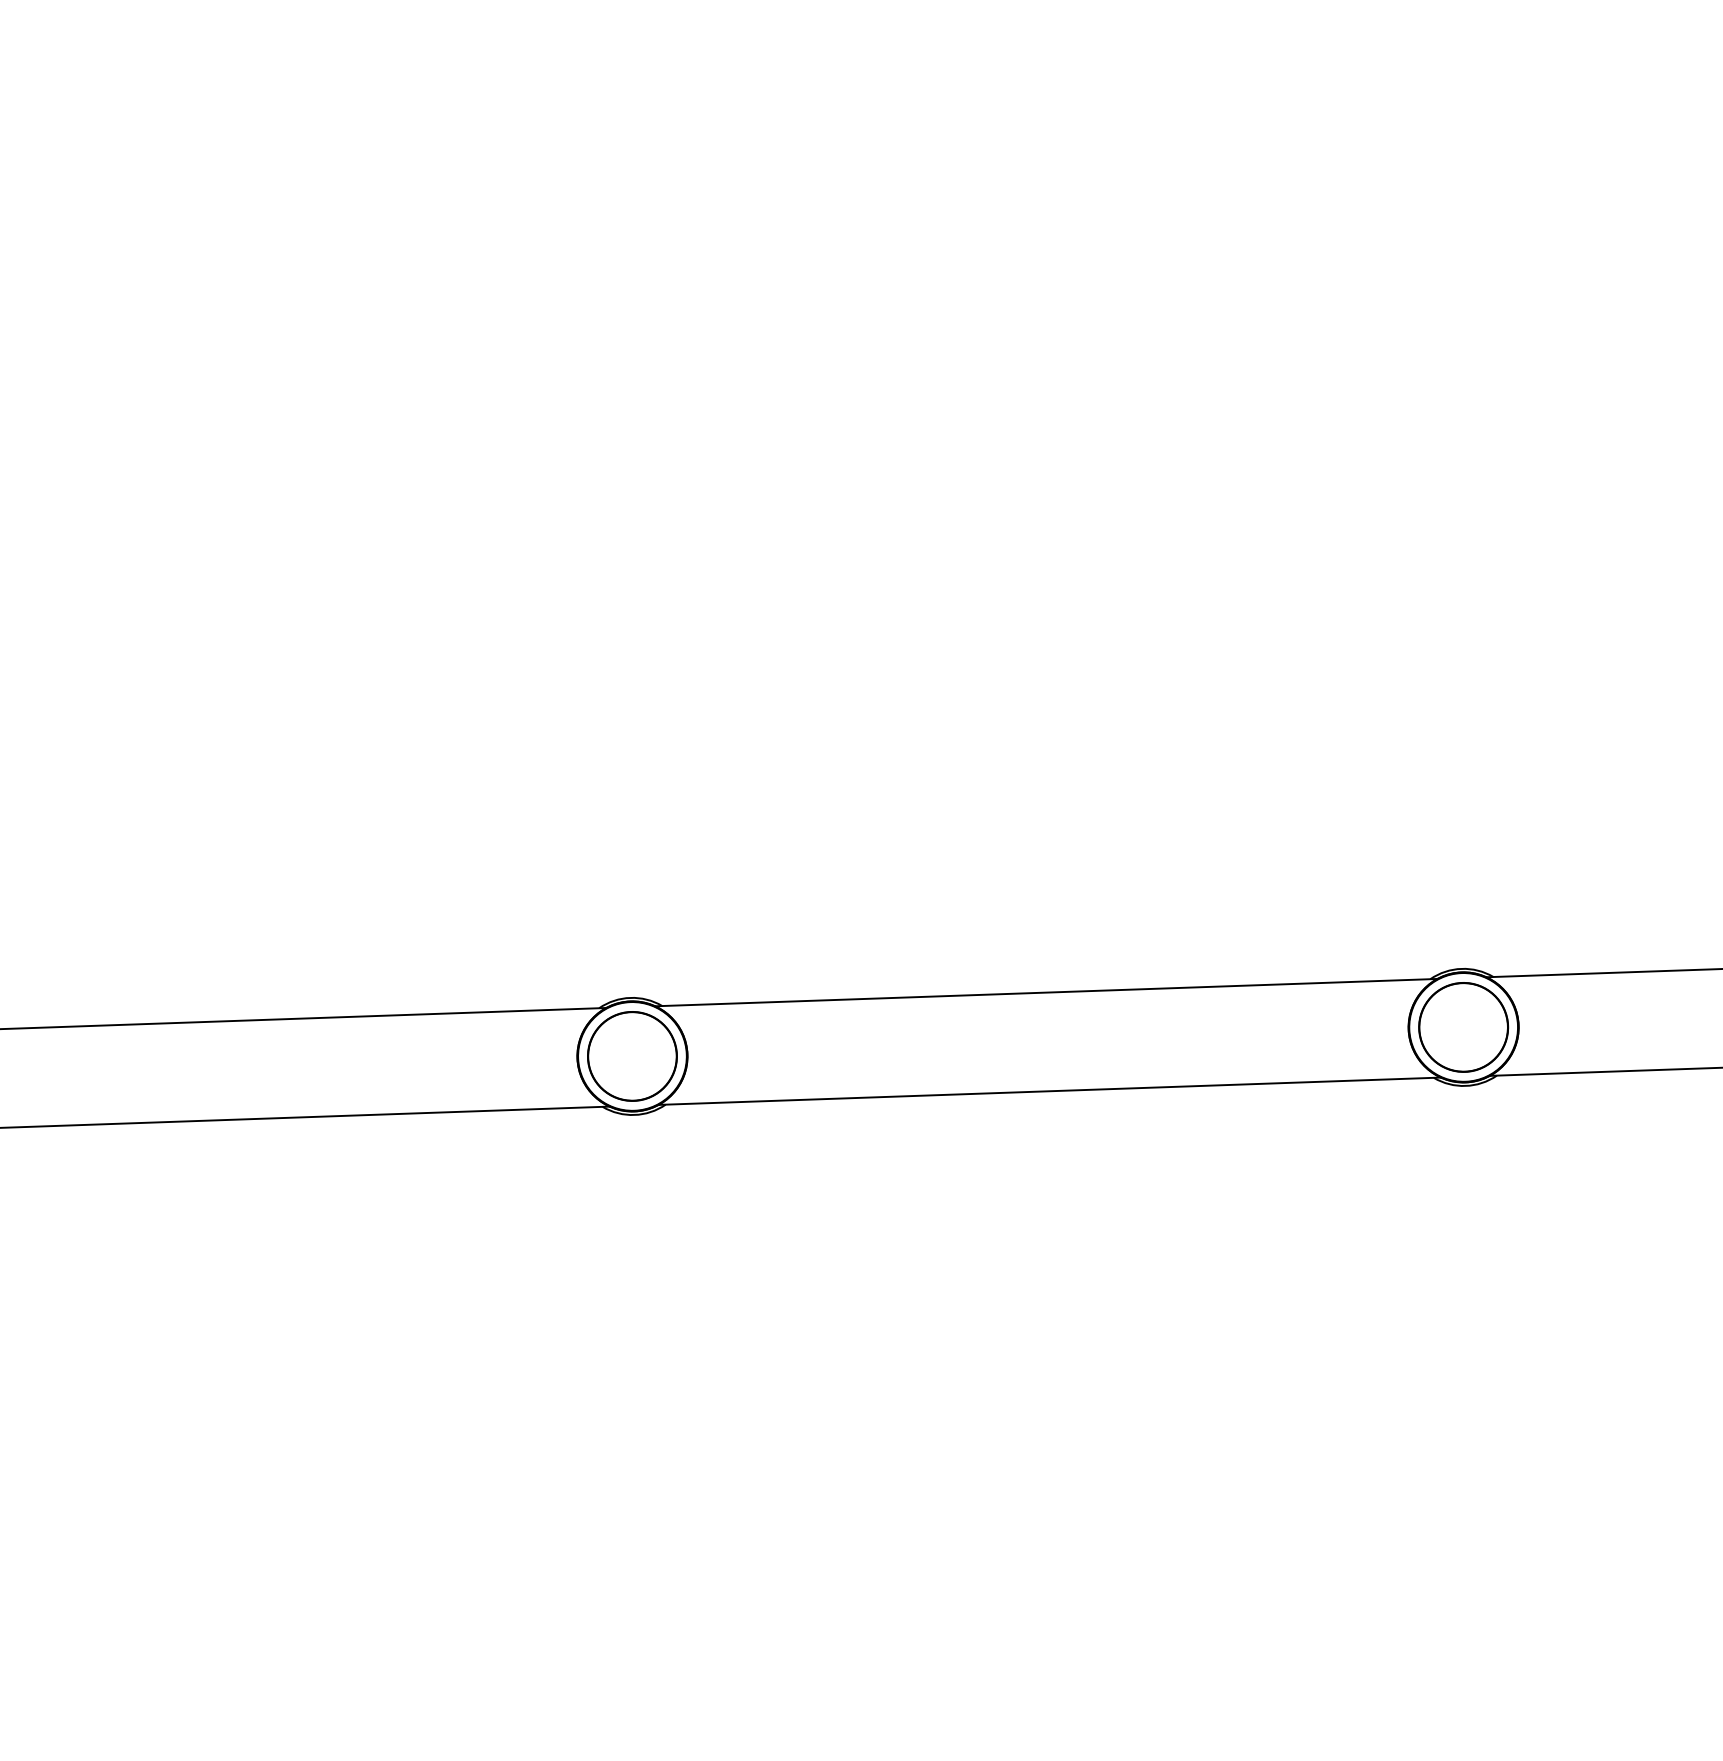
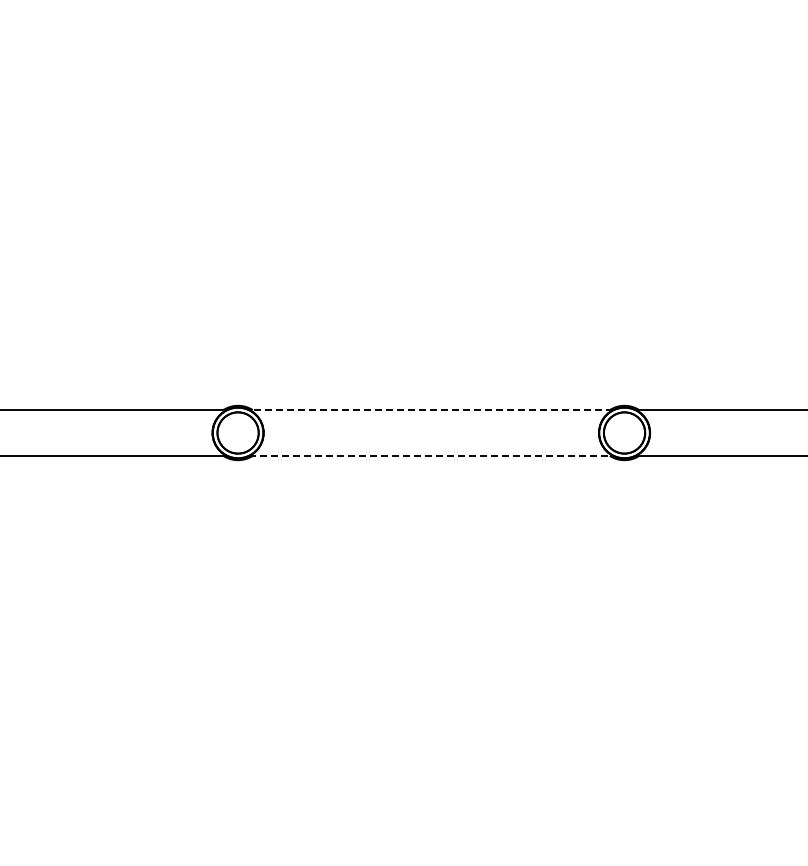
line: (1046, 993) -> (431, 410), solid -> dashed
line: (1050, 1090) -> (431, 455), solid -> dashed

